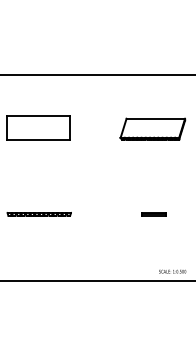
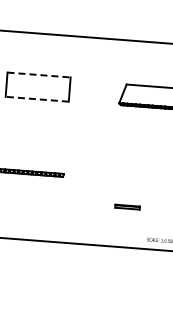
line: (38, 115) -> (39, 74), solid -> dashed
line: (38, 140) -> (37, 99), solid -> dashed
line: (153, 214) -> (127, 206), moved

